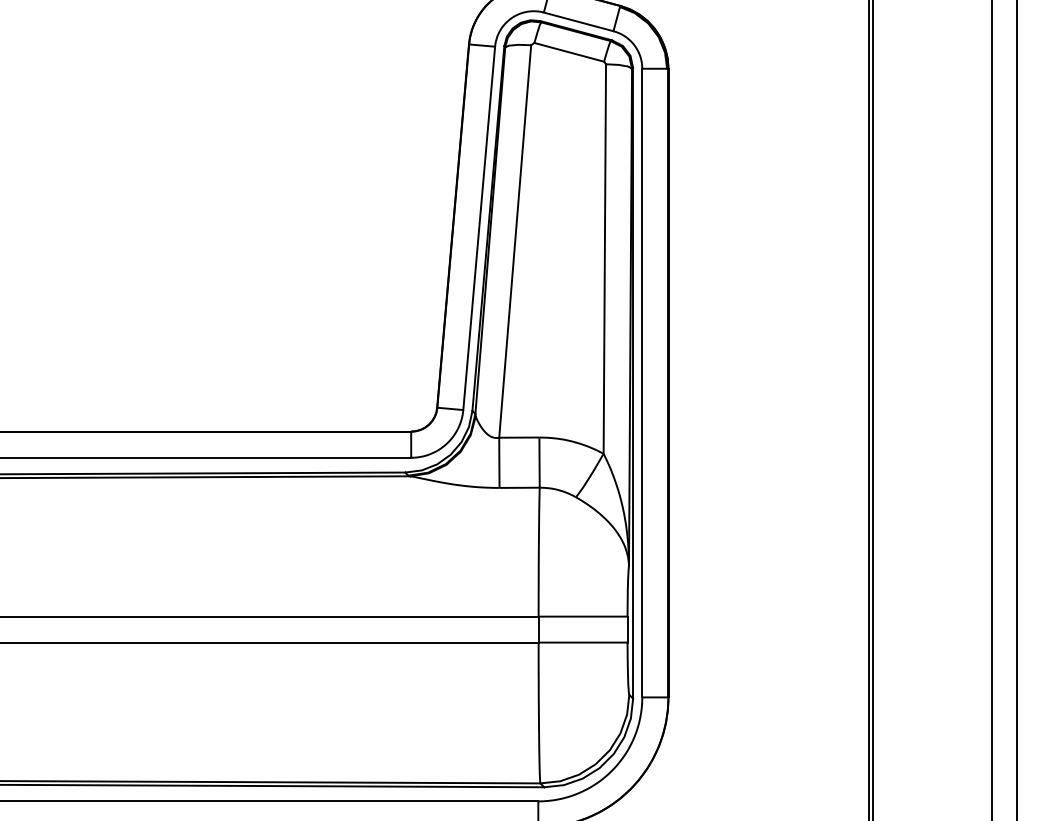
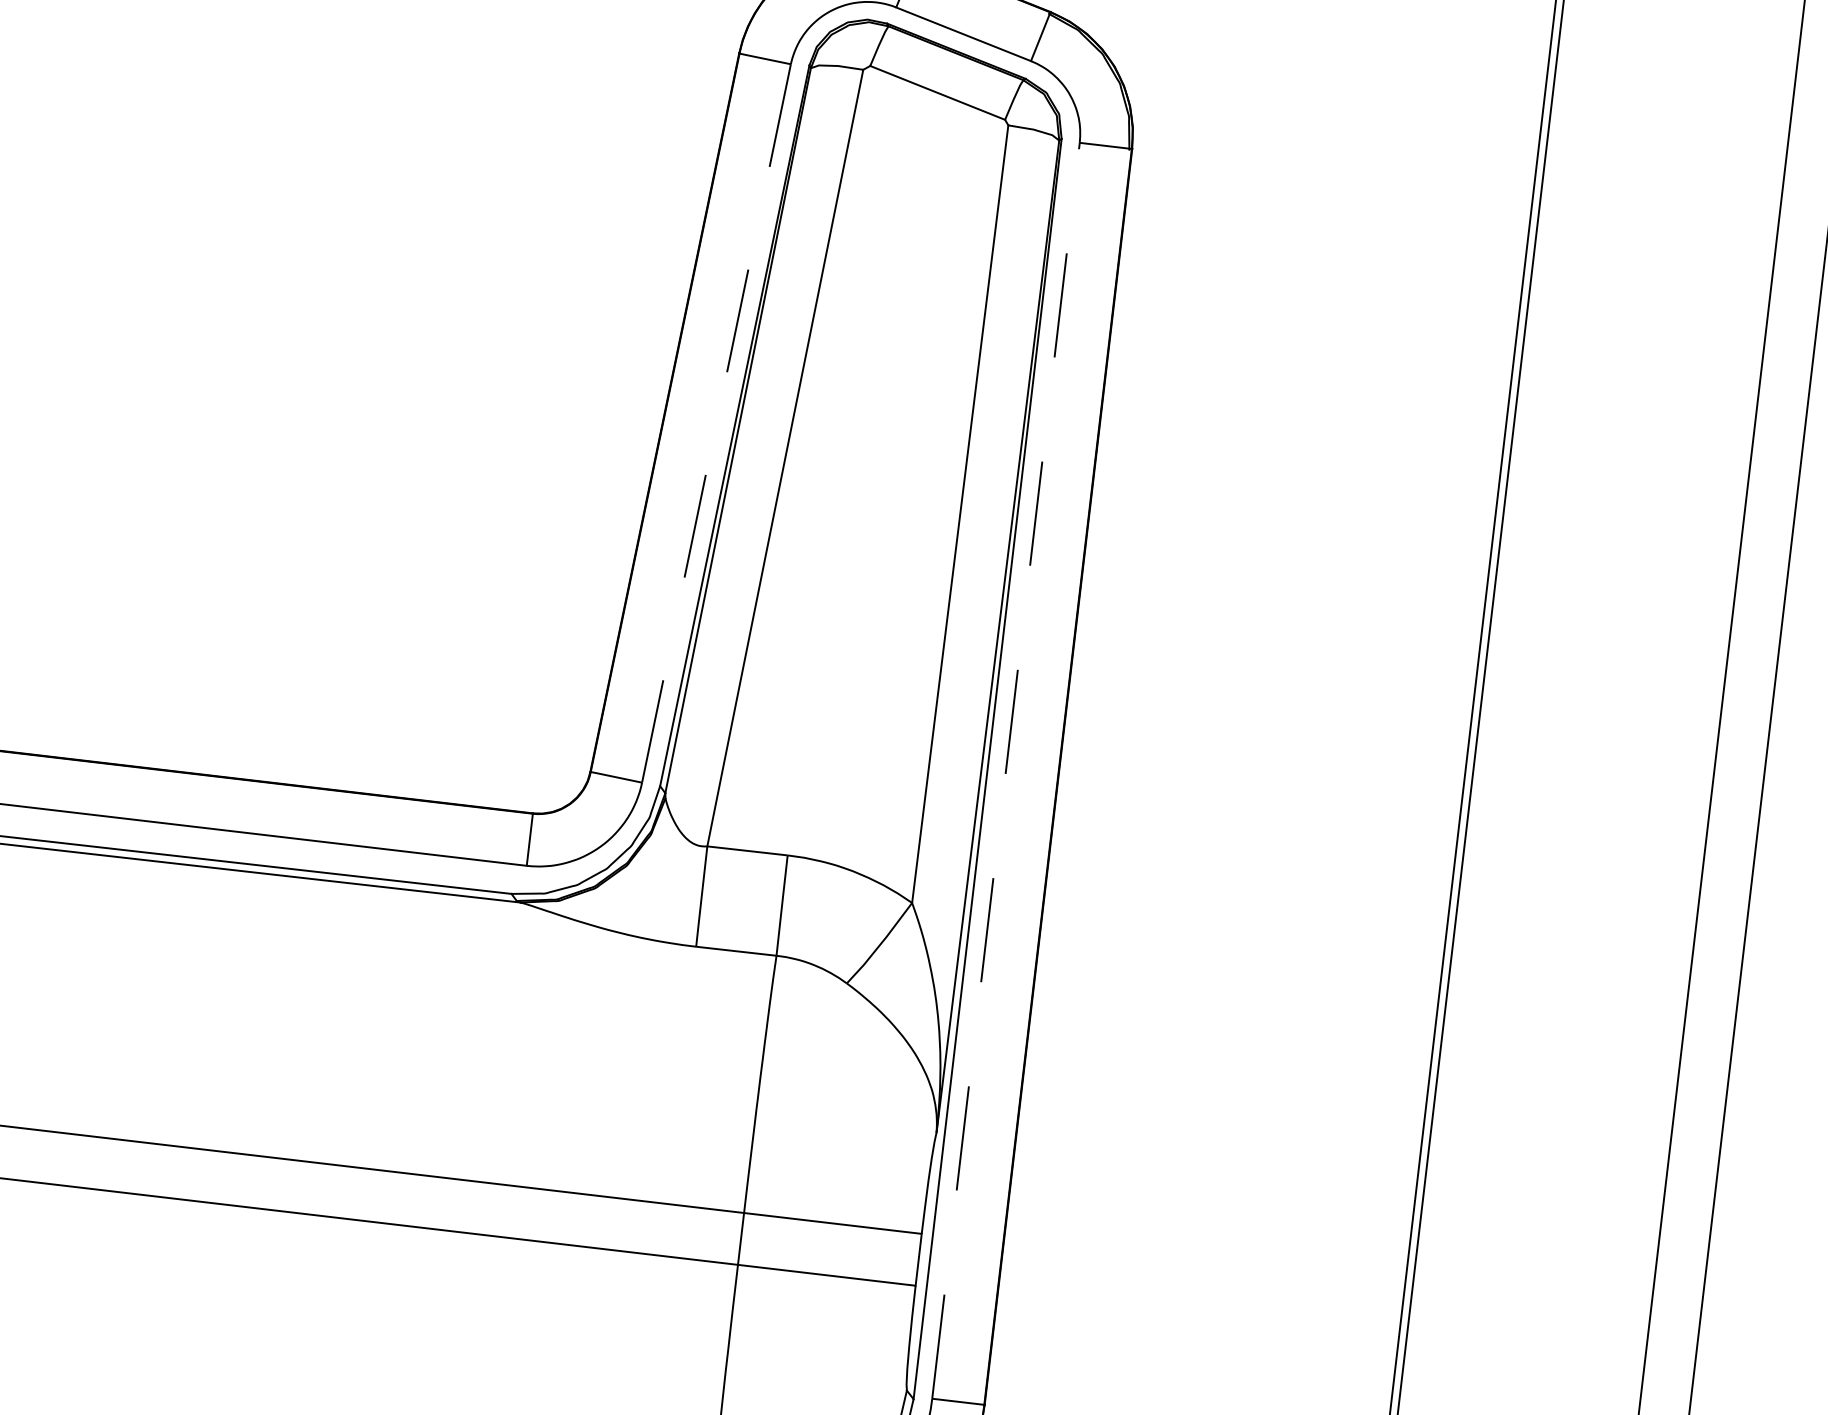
line: (479, 228) -> (717, 423), solid -> dashed
line: (642, 382) -> (1006, 769), solid -> dashed

